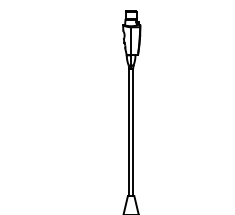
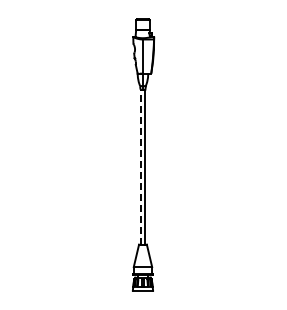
line: (129, 132) -> (140, 167), solid -> dashed

